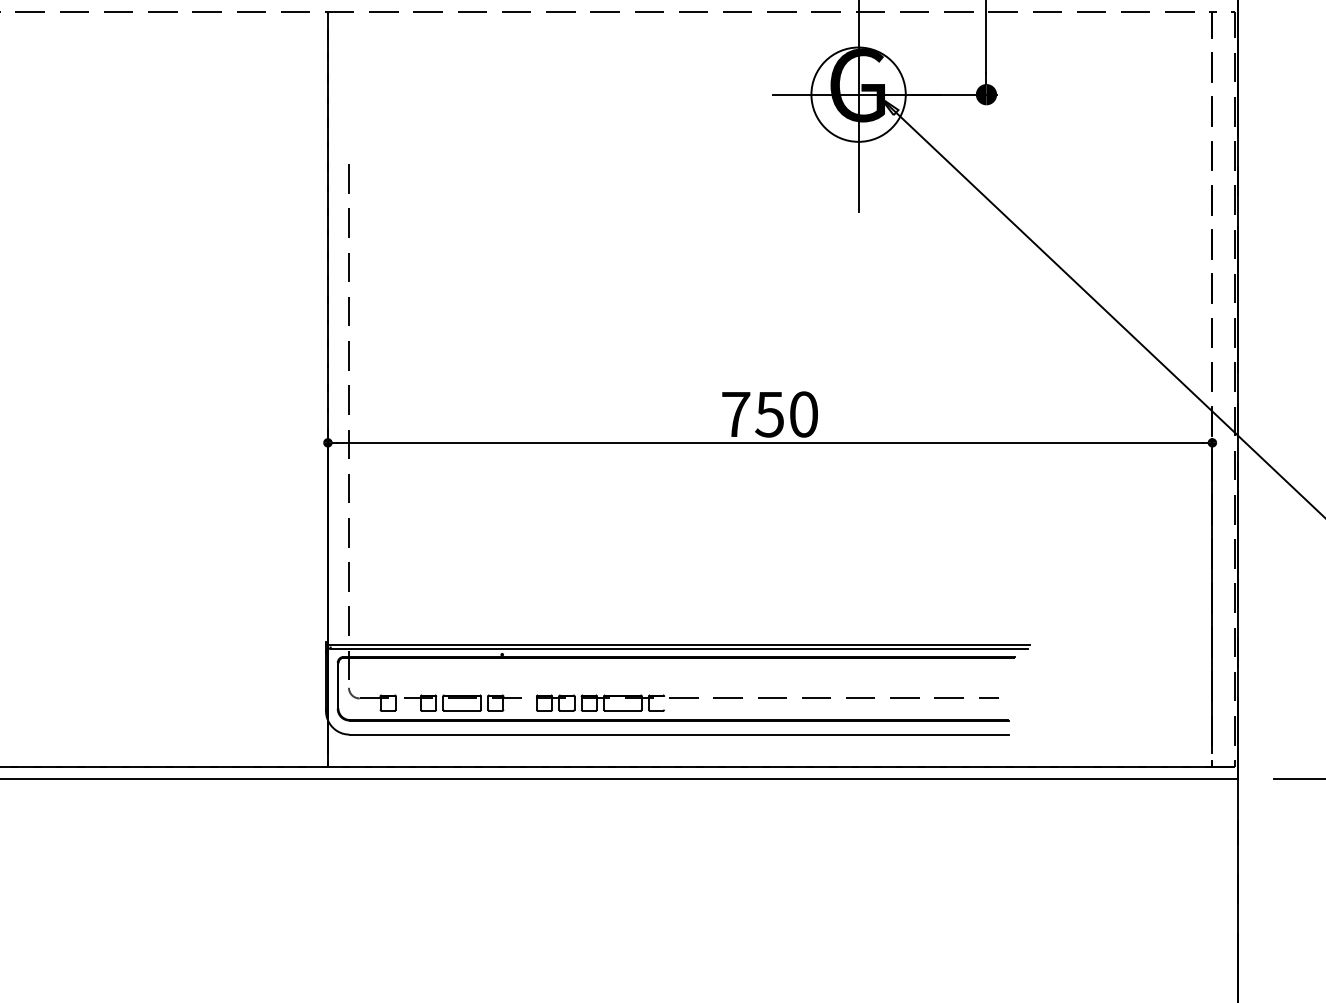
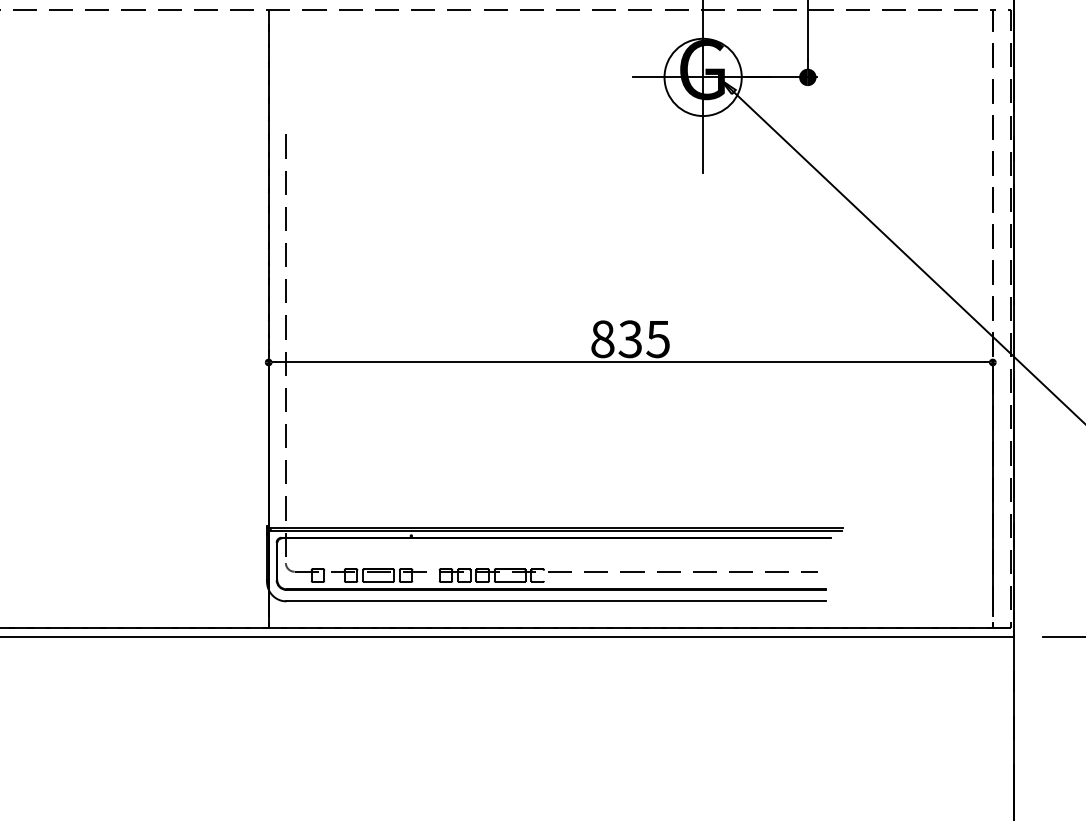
text: (769, 414) -> (630, 339), 750 -> 835

